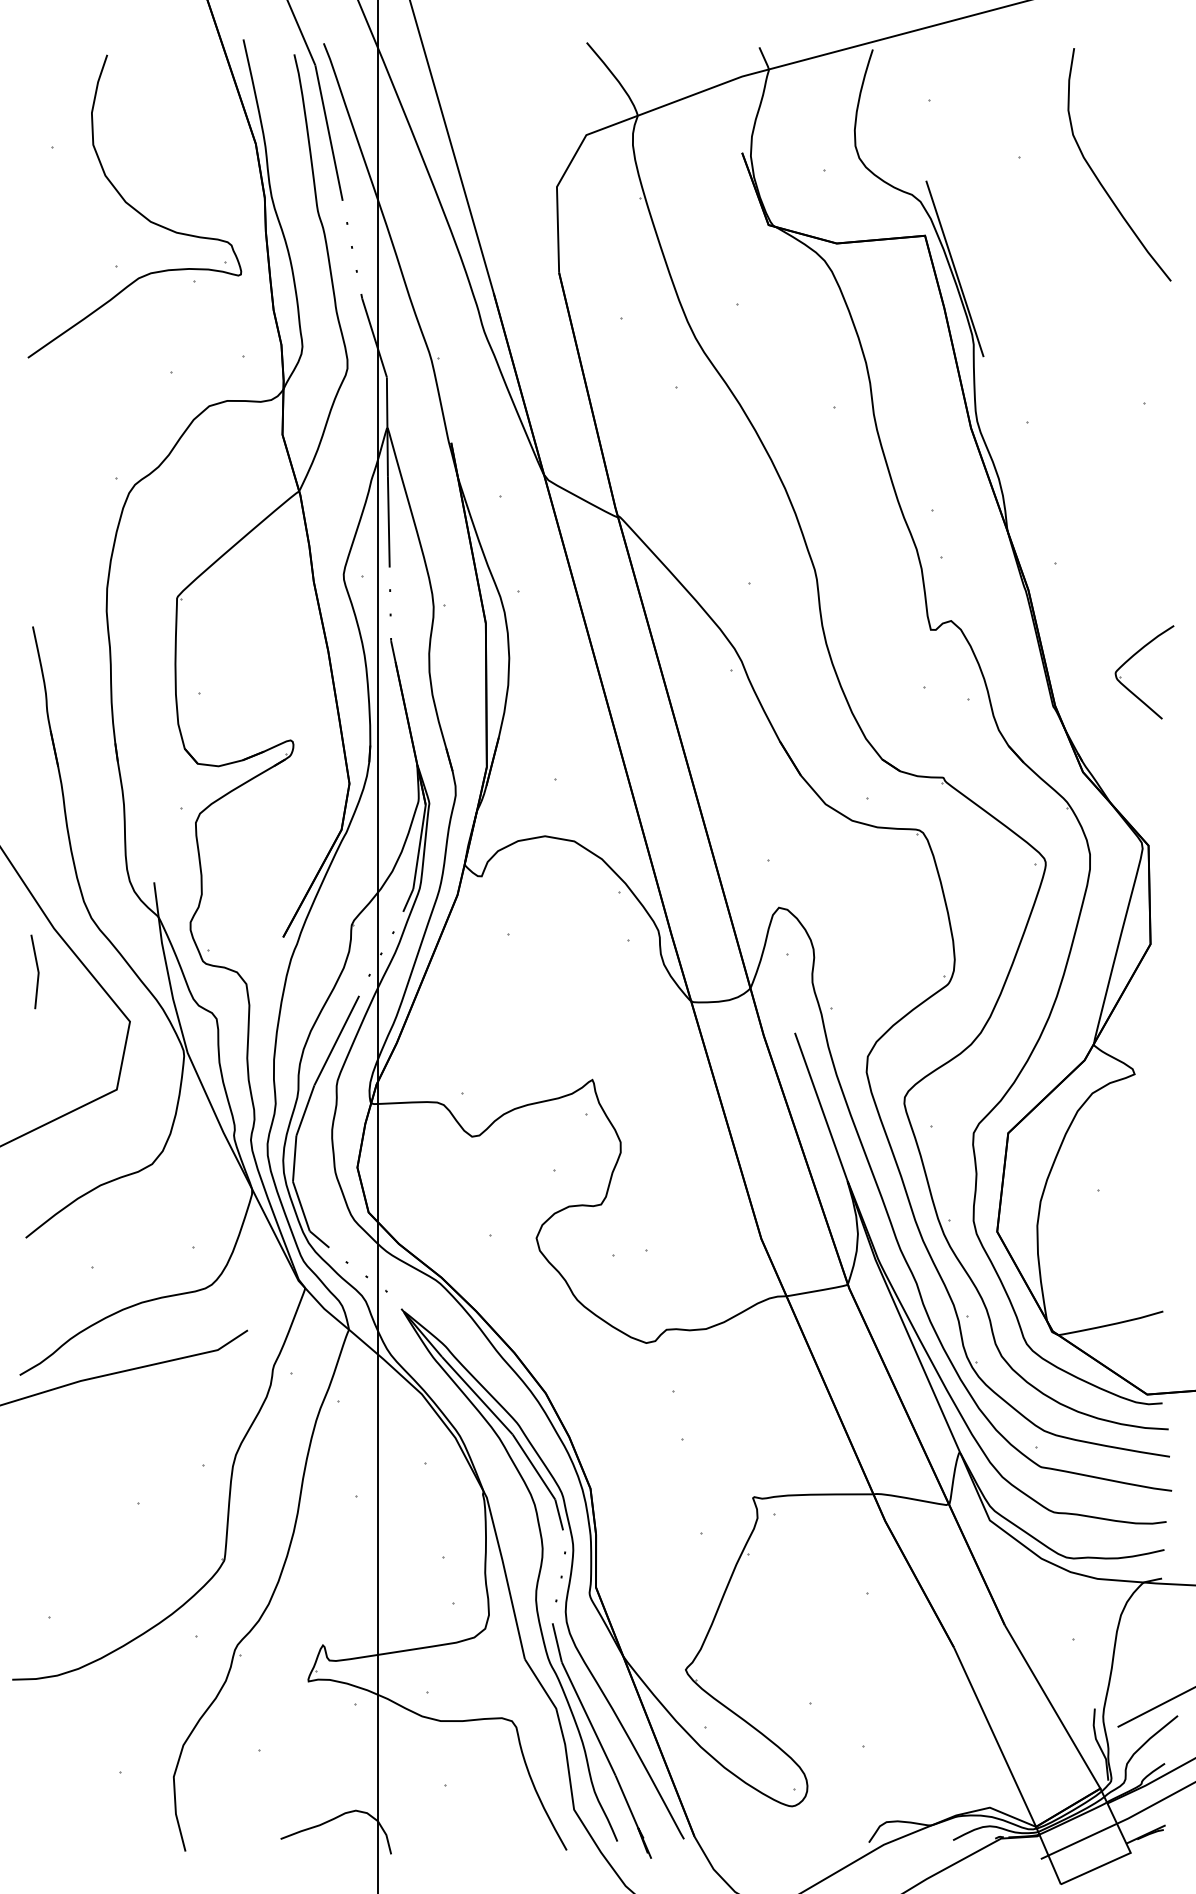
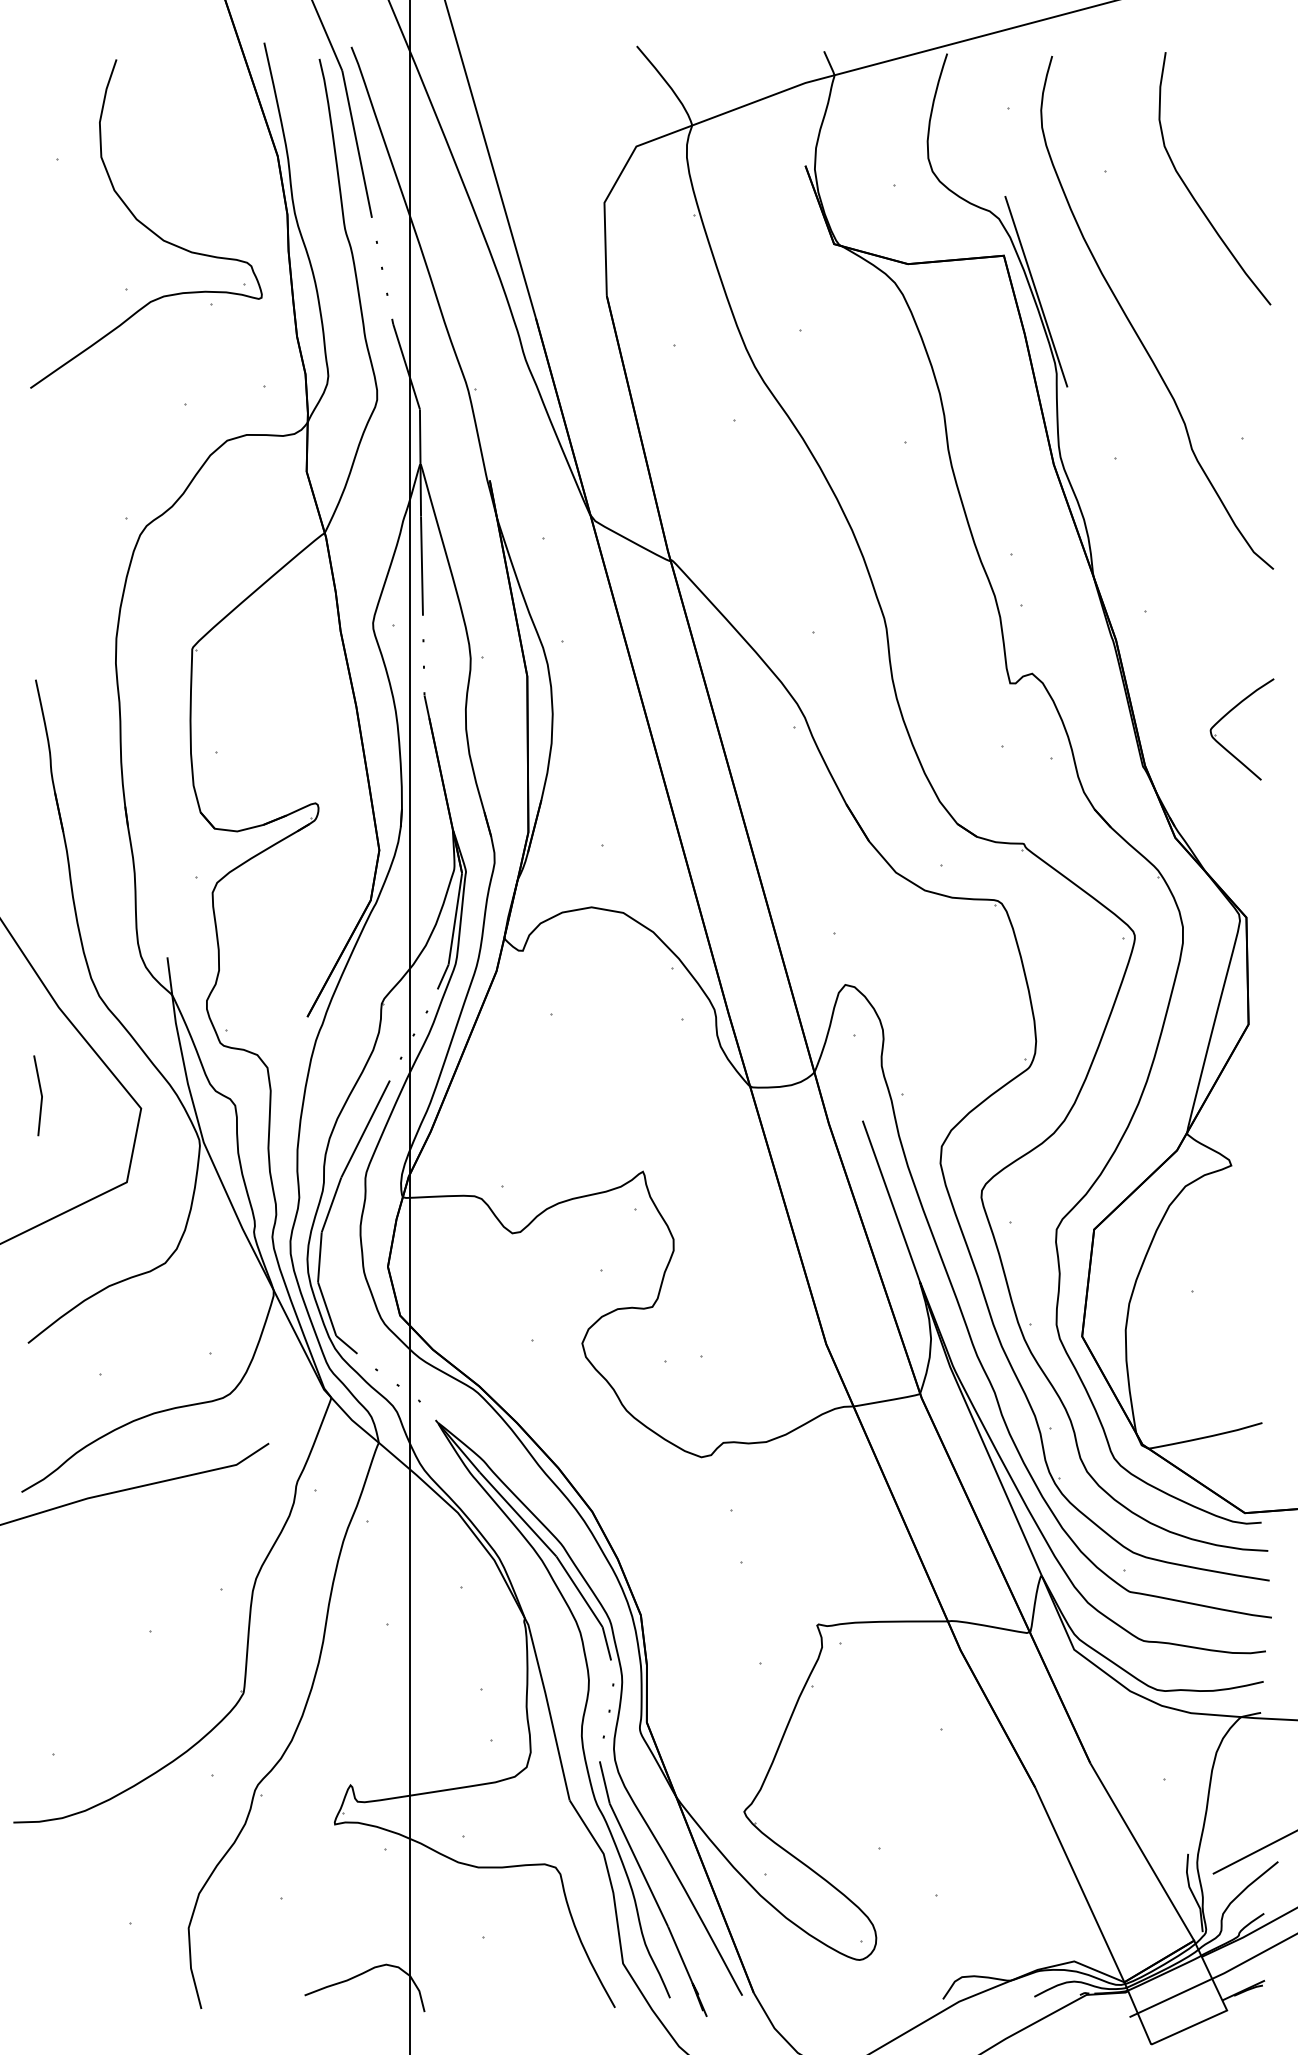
curve: (1044, 300) -> (1133, 325), added
line: (37, 971) -> (40, 1095), moved

